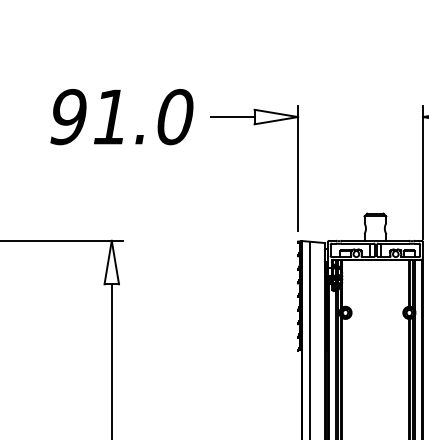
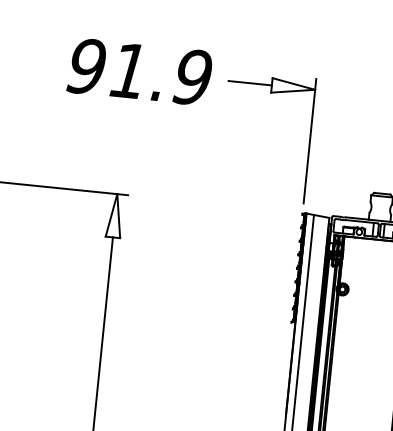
text: (175, 117) -> (193, 77), 91.0 -> 91.9

